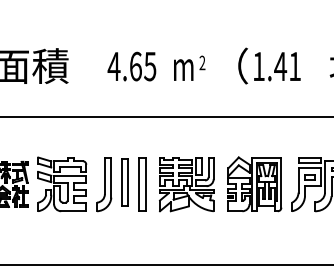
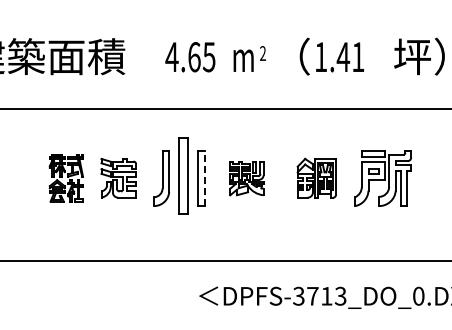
part: (125, 182) -> (183, 176), size x1.6
part: (62, 183) -> (118, 177), size x0.7
part: (254, 183) -> (316, 177), size x0.7
line: (145, 184) -> (204, 178), solid -> dashed
part: (186, 184) -> (246, 178), size x0.6

